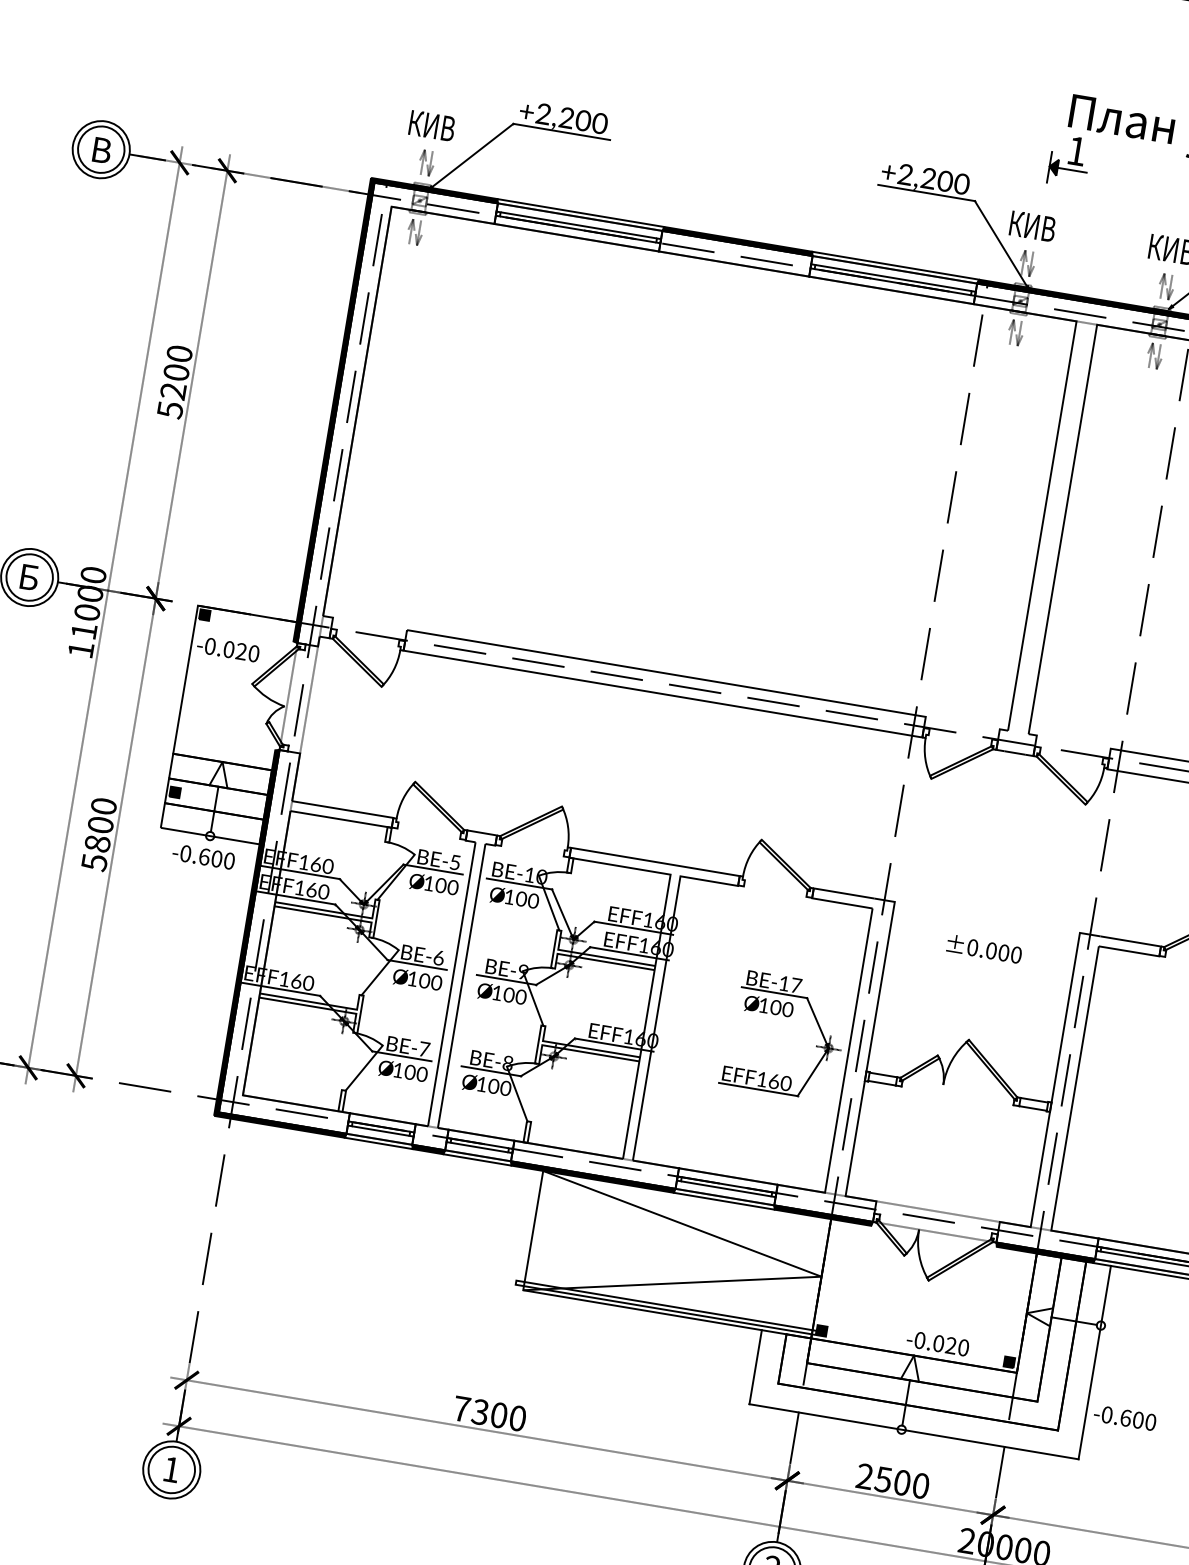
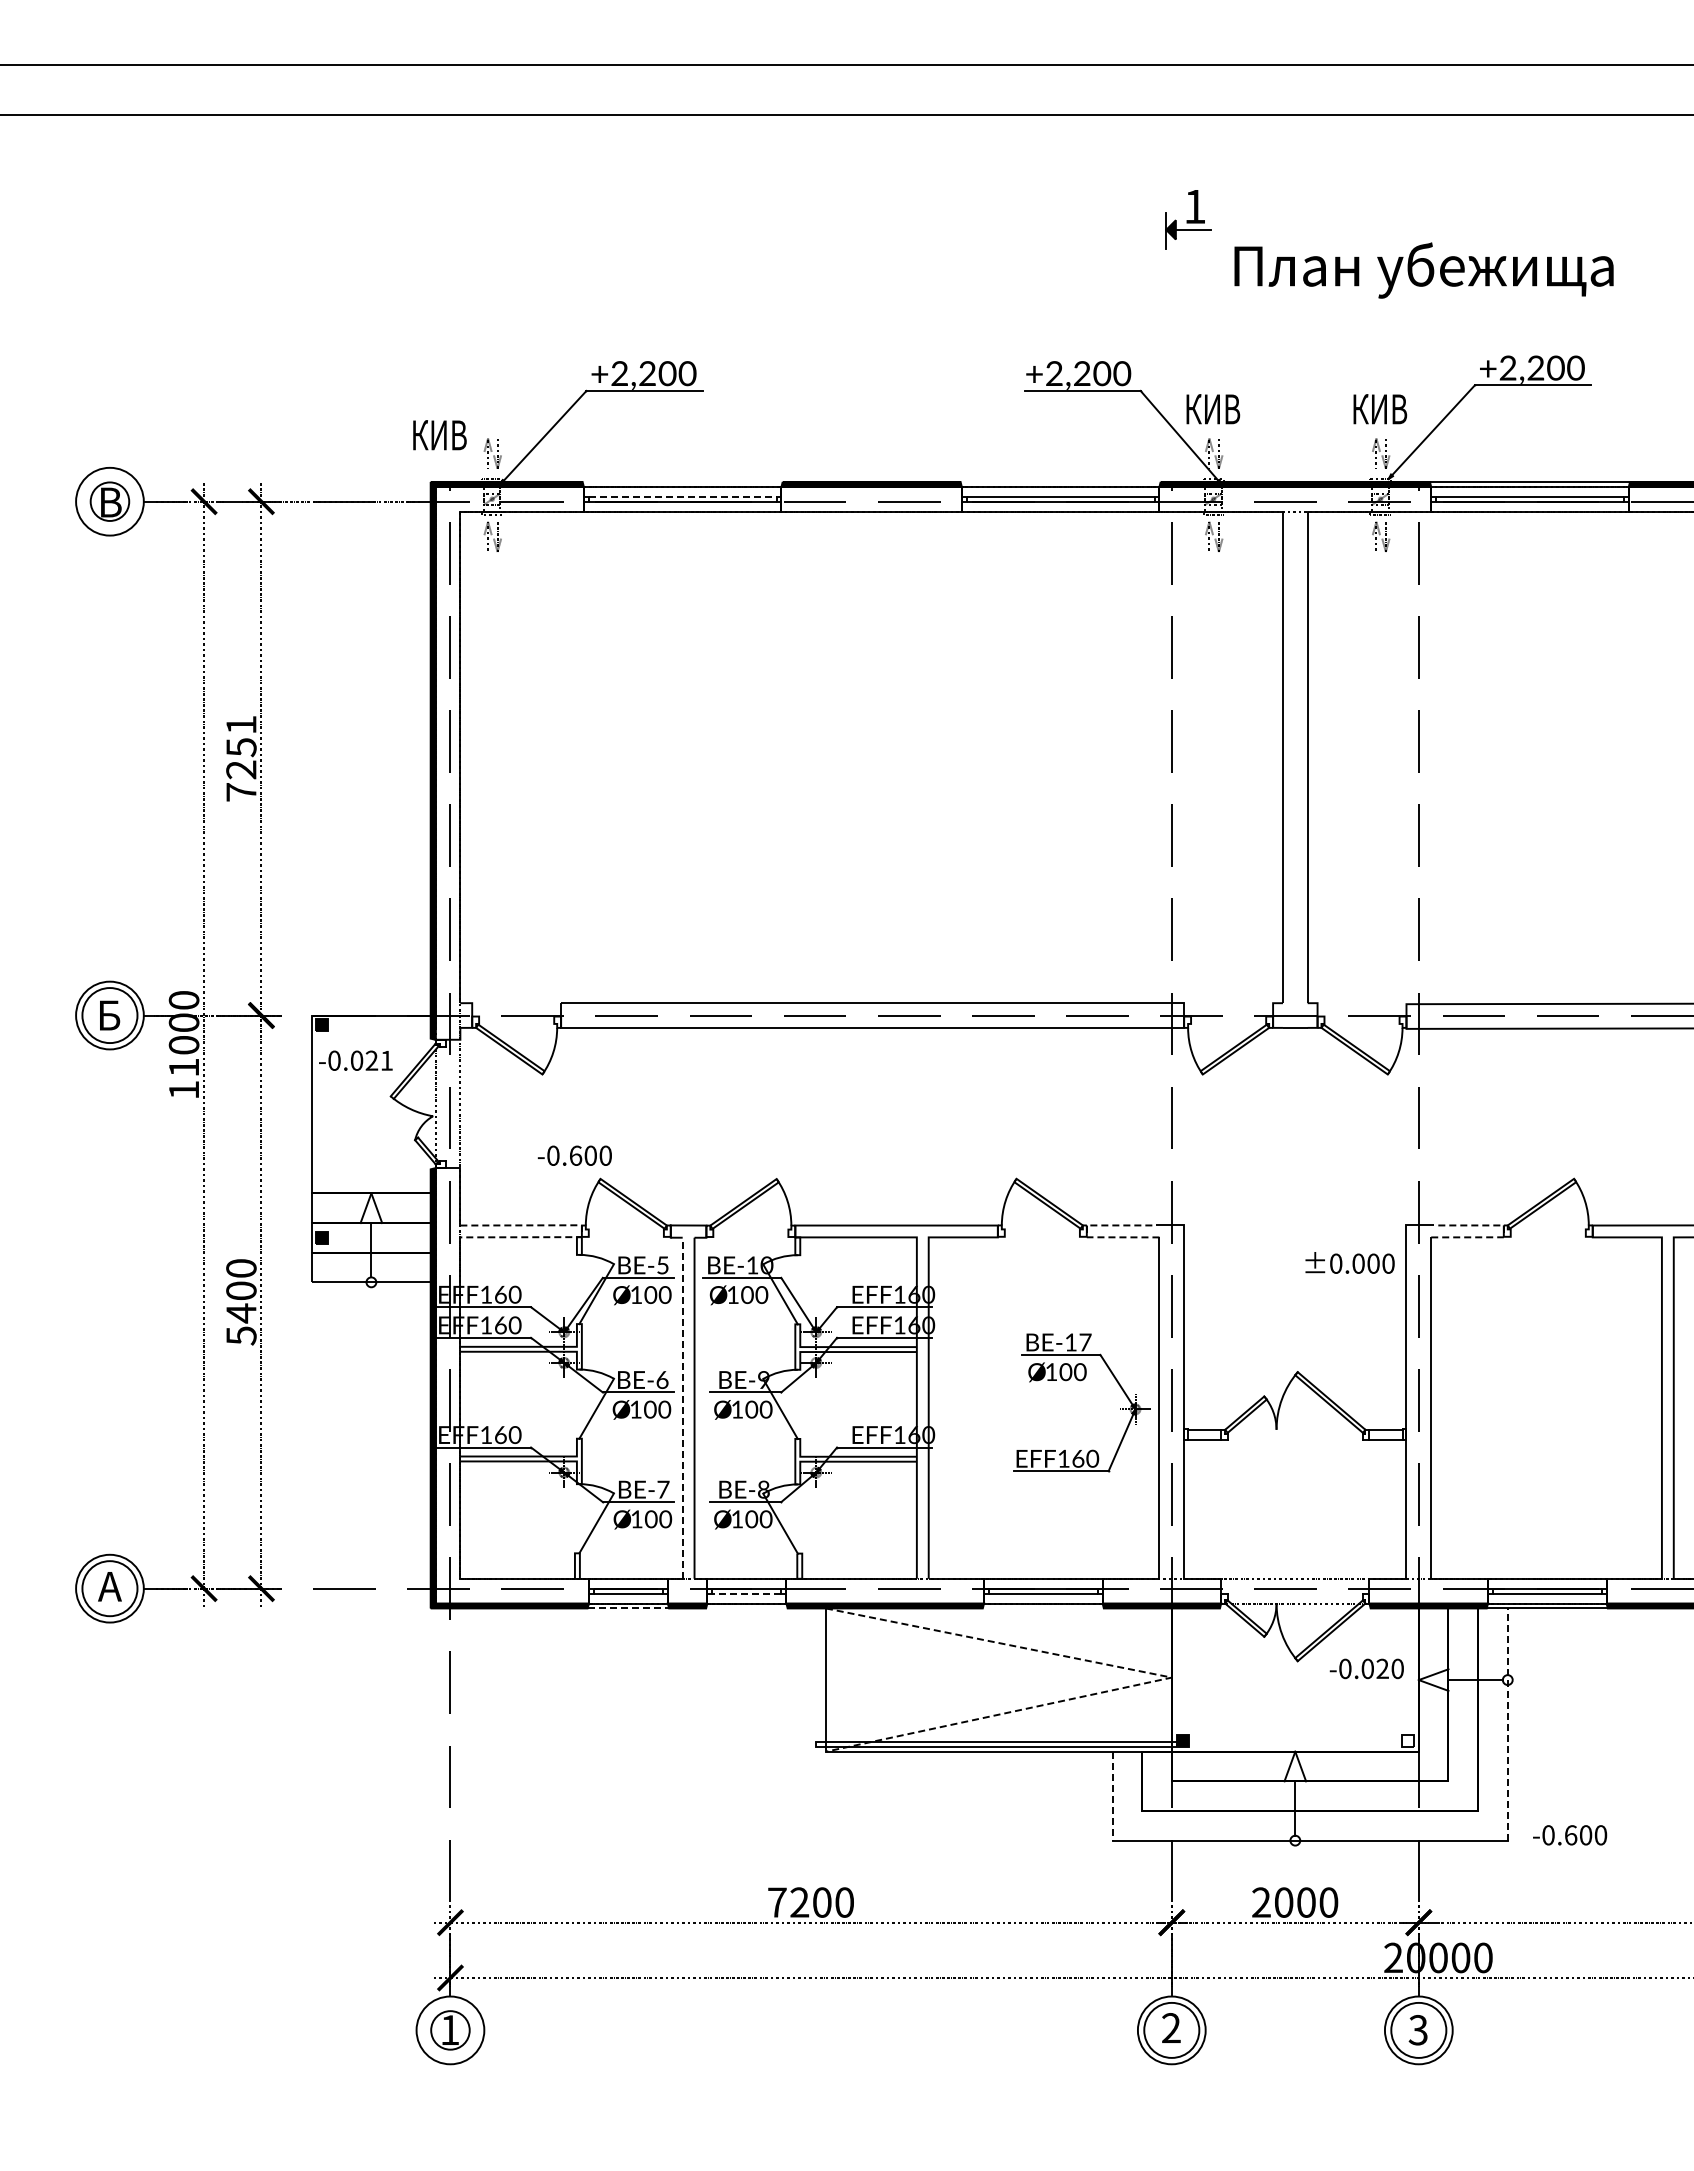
text: (431, 126) -> (439, 435), moved
circle: (100, 149) -> (109, 501), size x0.7
part: (1069, 160) -> (1188, 219), moved
line: (580, 212) -> (682, 481), removed
line: (578, 225) -> (682, 496), solid -> dashed
line: (895, 265) -> (1060, 481), removed
text: (175, 381) -> (241, 758), 5200 -> 7251
text: (253, 653) -> (386, 1060), -0.020 -> -0.021
line: (392, 823) -> (581, 1231), solid -> dashed
text: (97, 843) -> (241, 1313), 5800 -> 5400
text: (203, 856) -> (574, 1155), moved
line: (812, 893) -> (1086, 1231), solid -> dashed
text: (984, 948) -> (1349, 1262), moved
line: (1159, 951) -> (1503, 1231), solid -> dashed
line: (451, 984) -> (682, 1408), solid -> dashed
line: (378, 1143) -> (628, 1608), solid -> dashed
line: (479, 1147) -> (746, 1593), solid -> dashed
line: (477, 1159) -> (746, 1608), removed
line: (723, 1201) -> (1042, 1608), removed
line: (821, 1276) -> (1171, 1677), solid -> dashed
text: (937, 1343) -> (1366, 1668), moved
fill: (1009, 1361) -> (1407, 1740), removed
line: (1094, 1362) -> (1507, 1724), solid -> dashed
line: (755, 1367) -> (1112, 1796), solid -> dashed
text: (480, 1412) -> (799, 1902), 7300 -> 7200
text: (1125, 1418) -> (1570, 1835), moved
circle: (171, 1469) -> (449, 2029), size x0.7
text: (883, 1479) -> (1283, 1902), 2500 -> 2000

